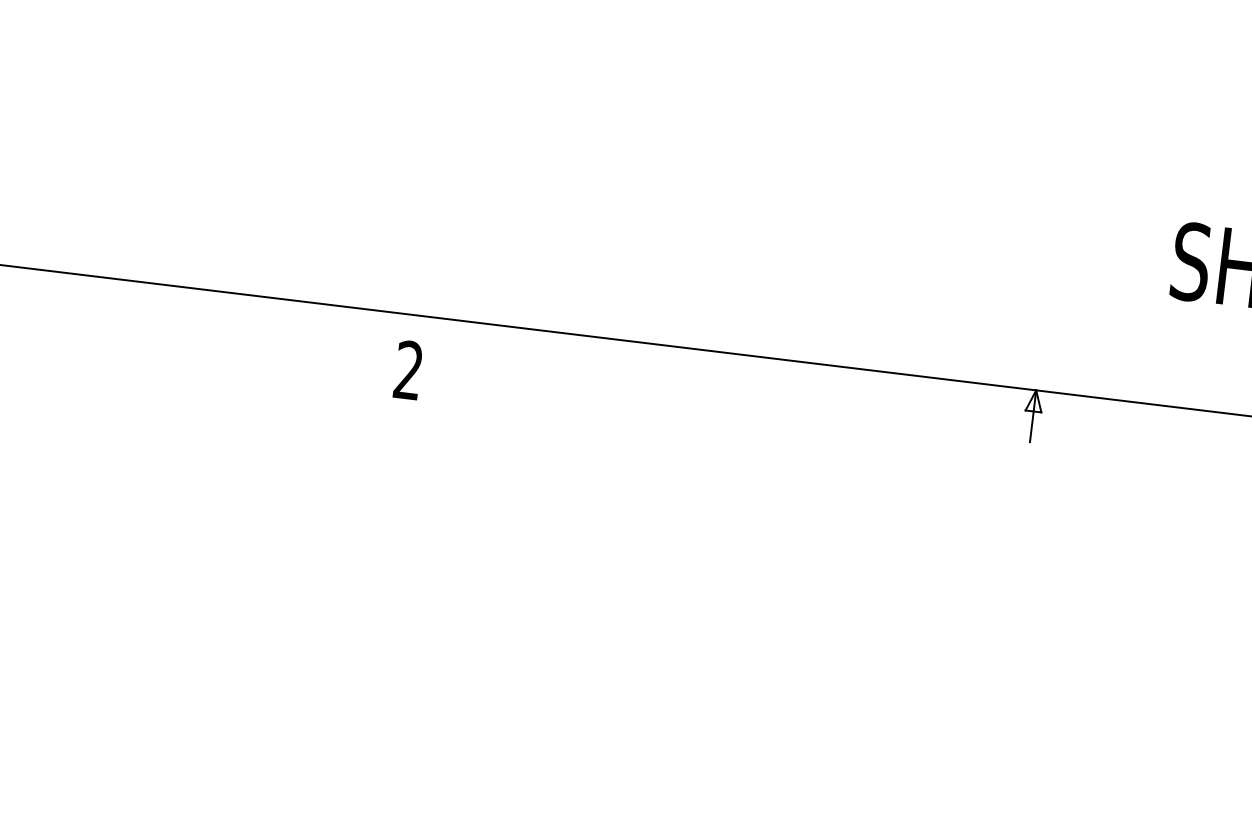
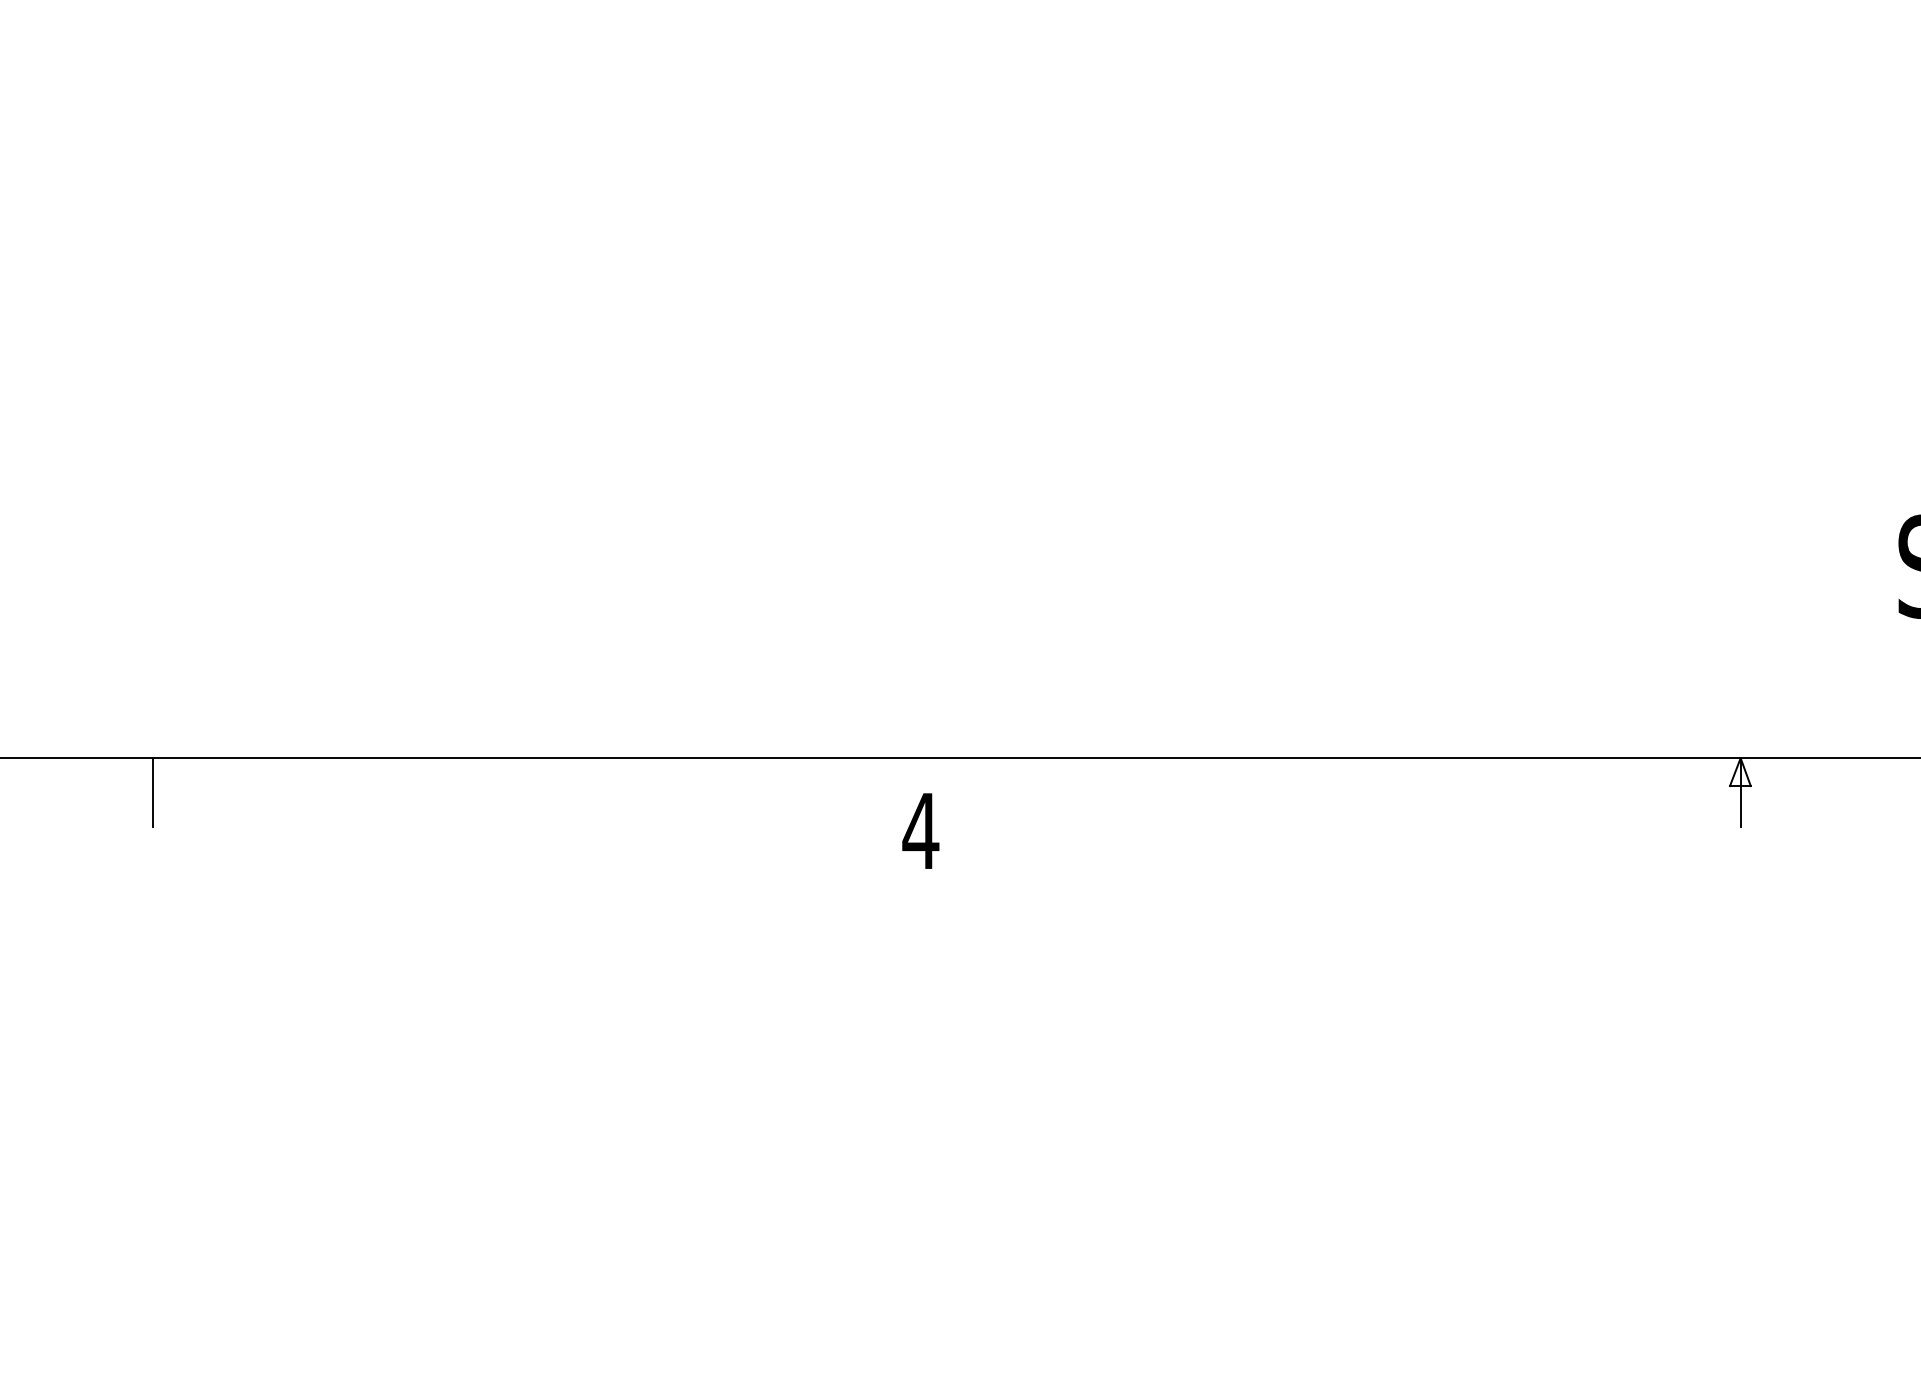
text: (408, 369) -> (920, 830), 2 -> 4

